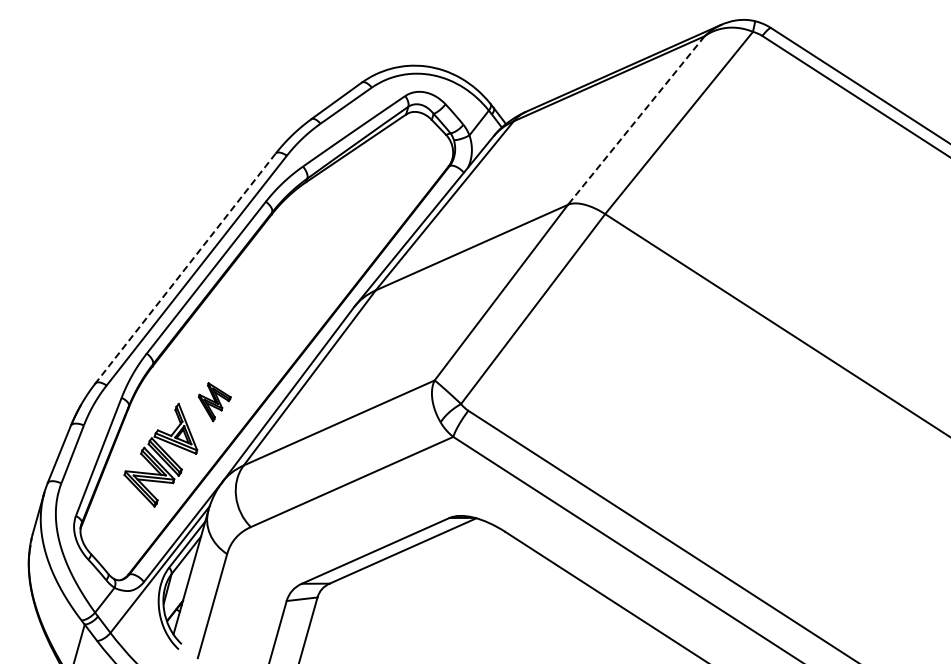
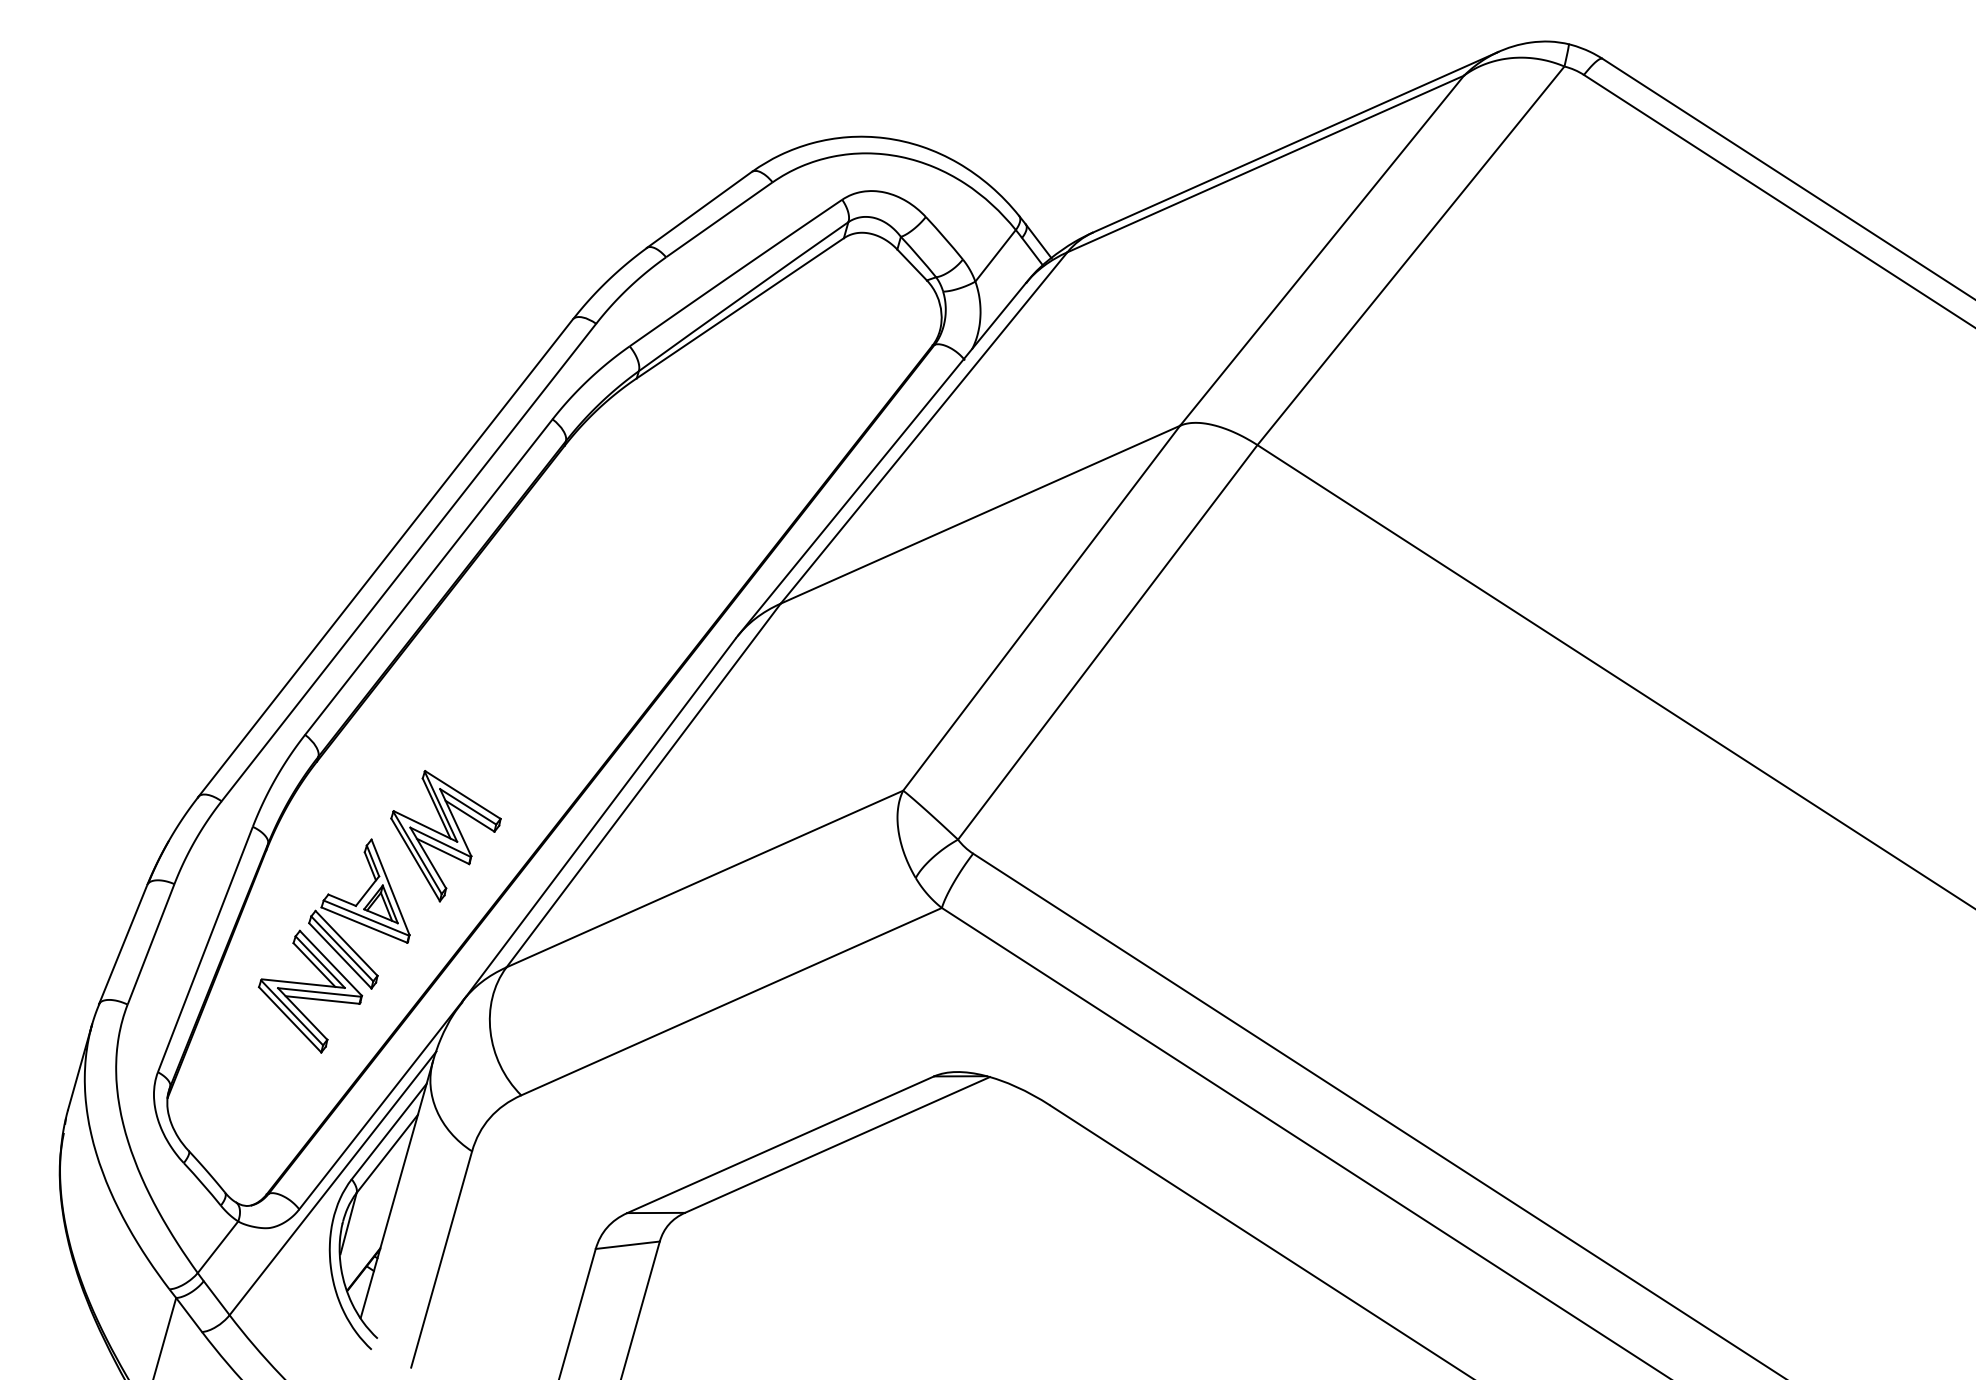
line: (635, 120) -> (1320, 250), dashed -> solid
line: (185, 268) -> (385, 558), dashed -> solid
part: (214, 401) -> (445, 834), size x1.67

